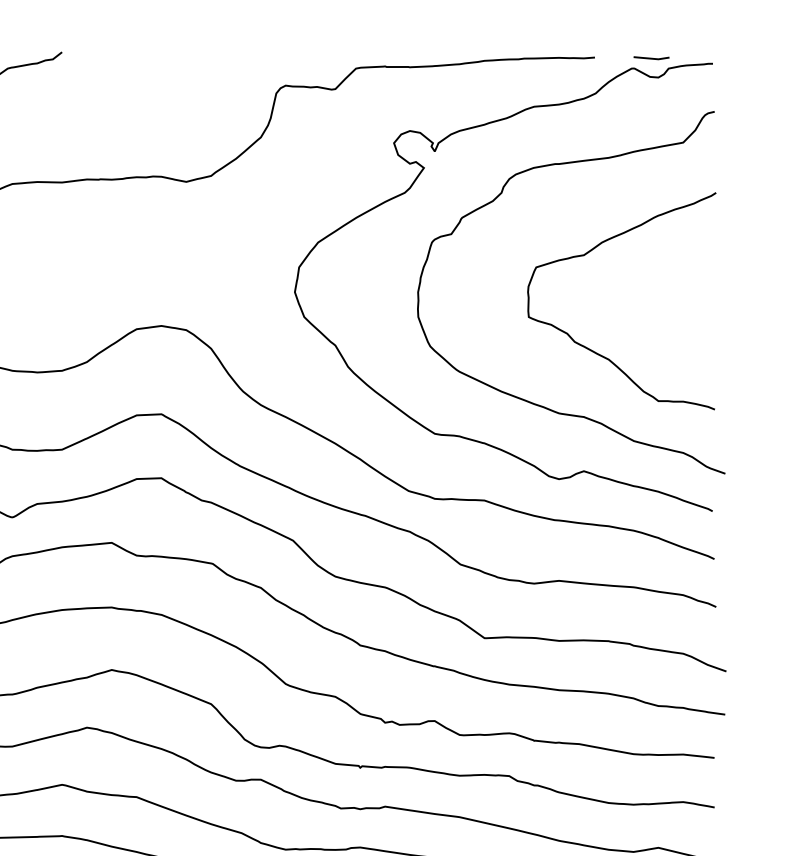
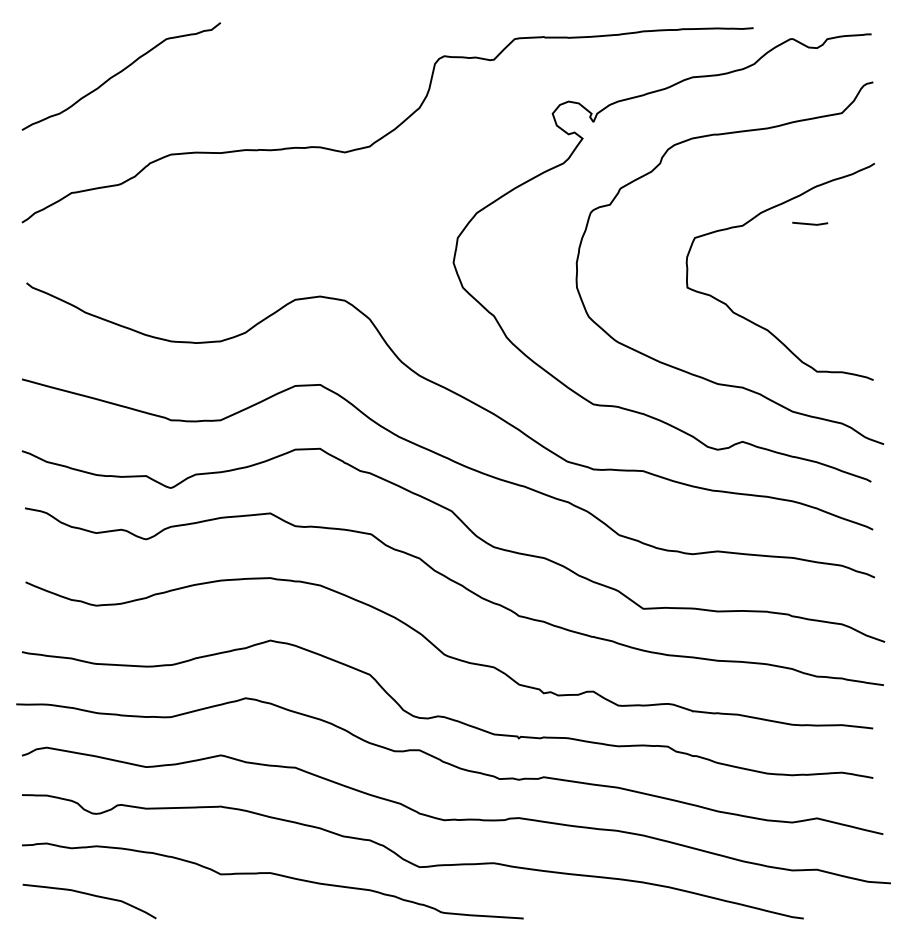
line: (651, 57) -> (810, 223), moved

